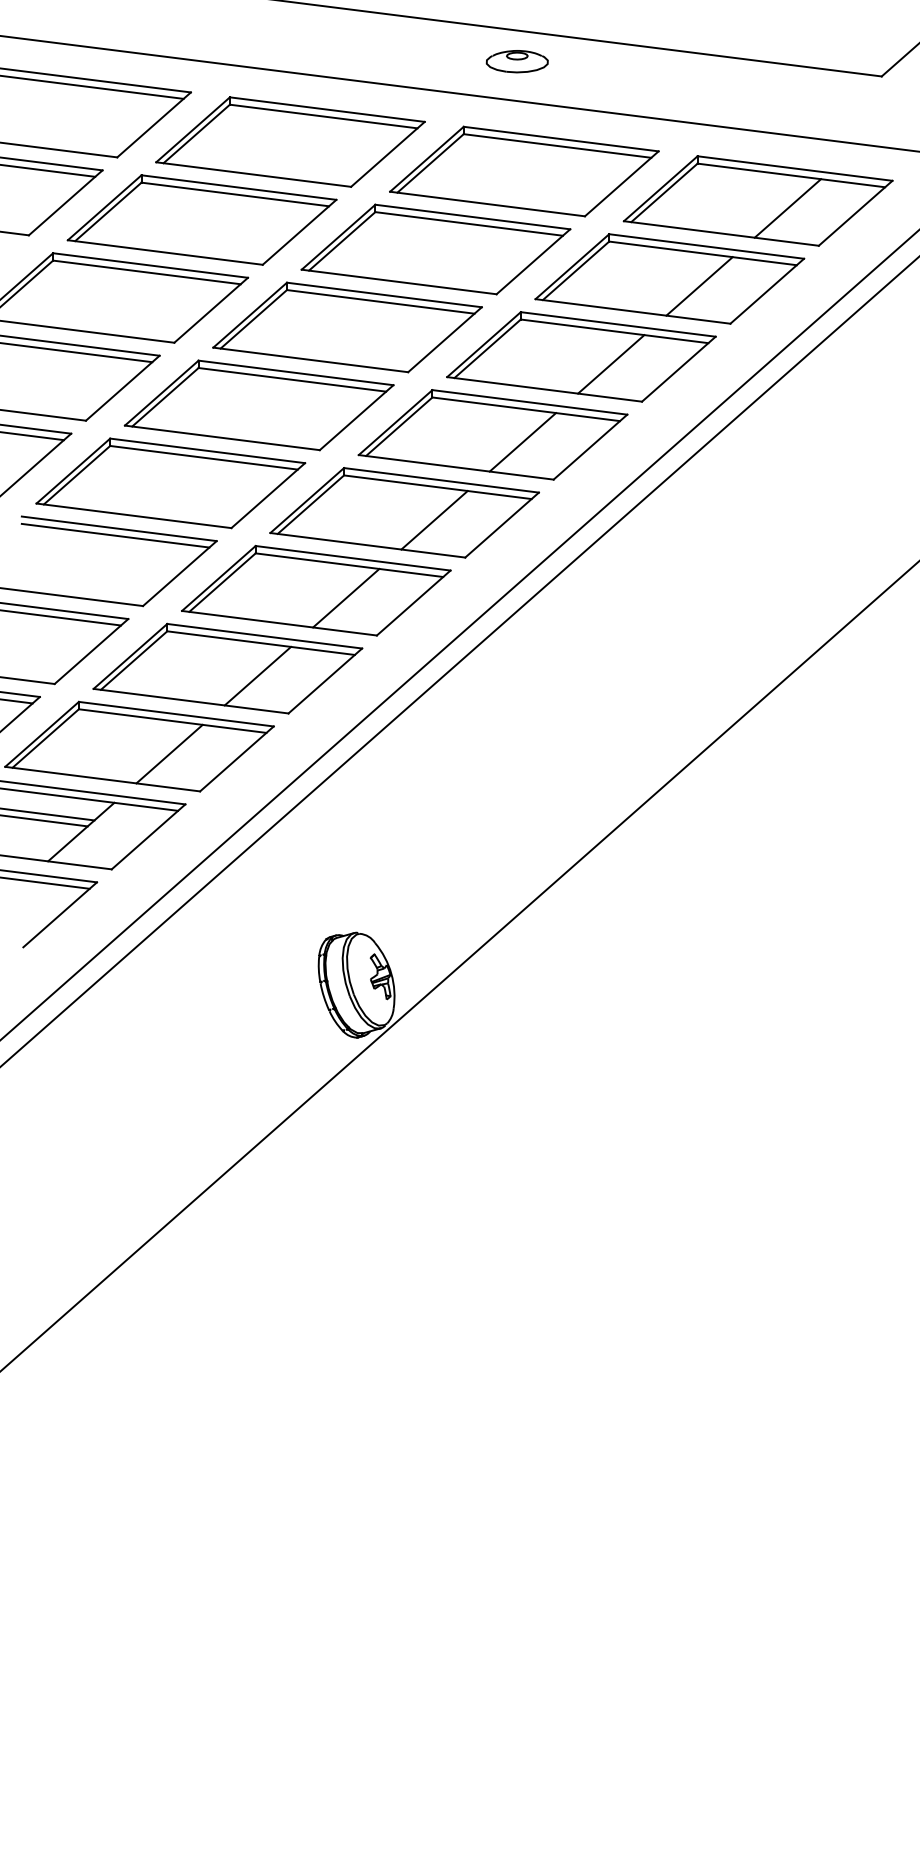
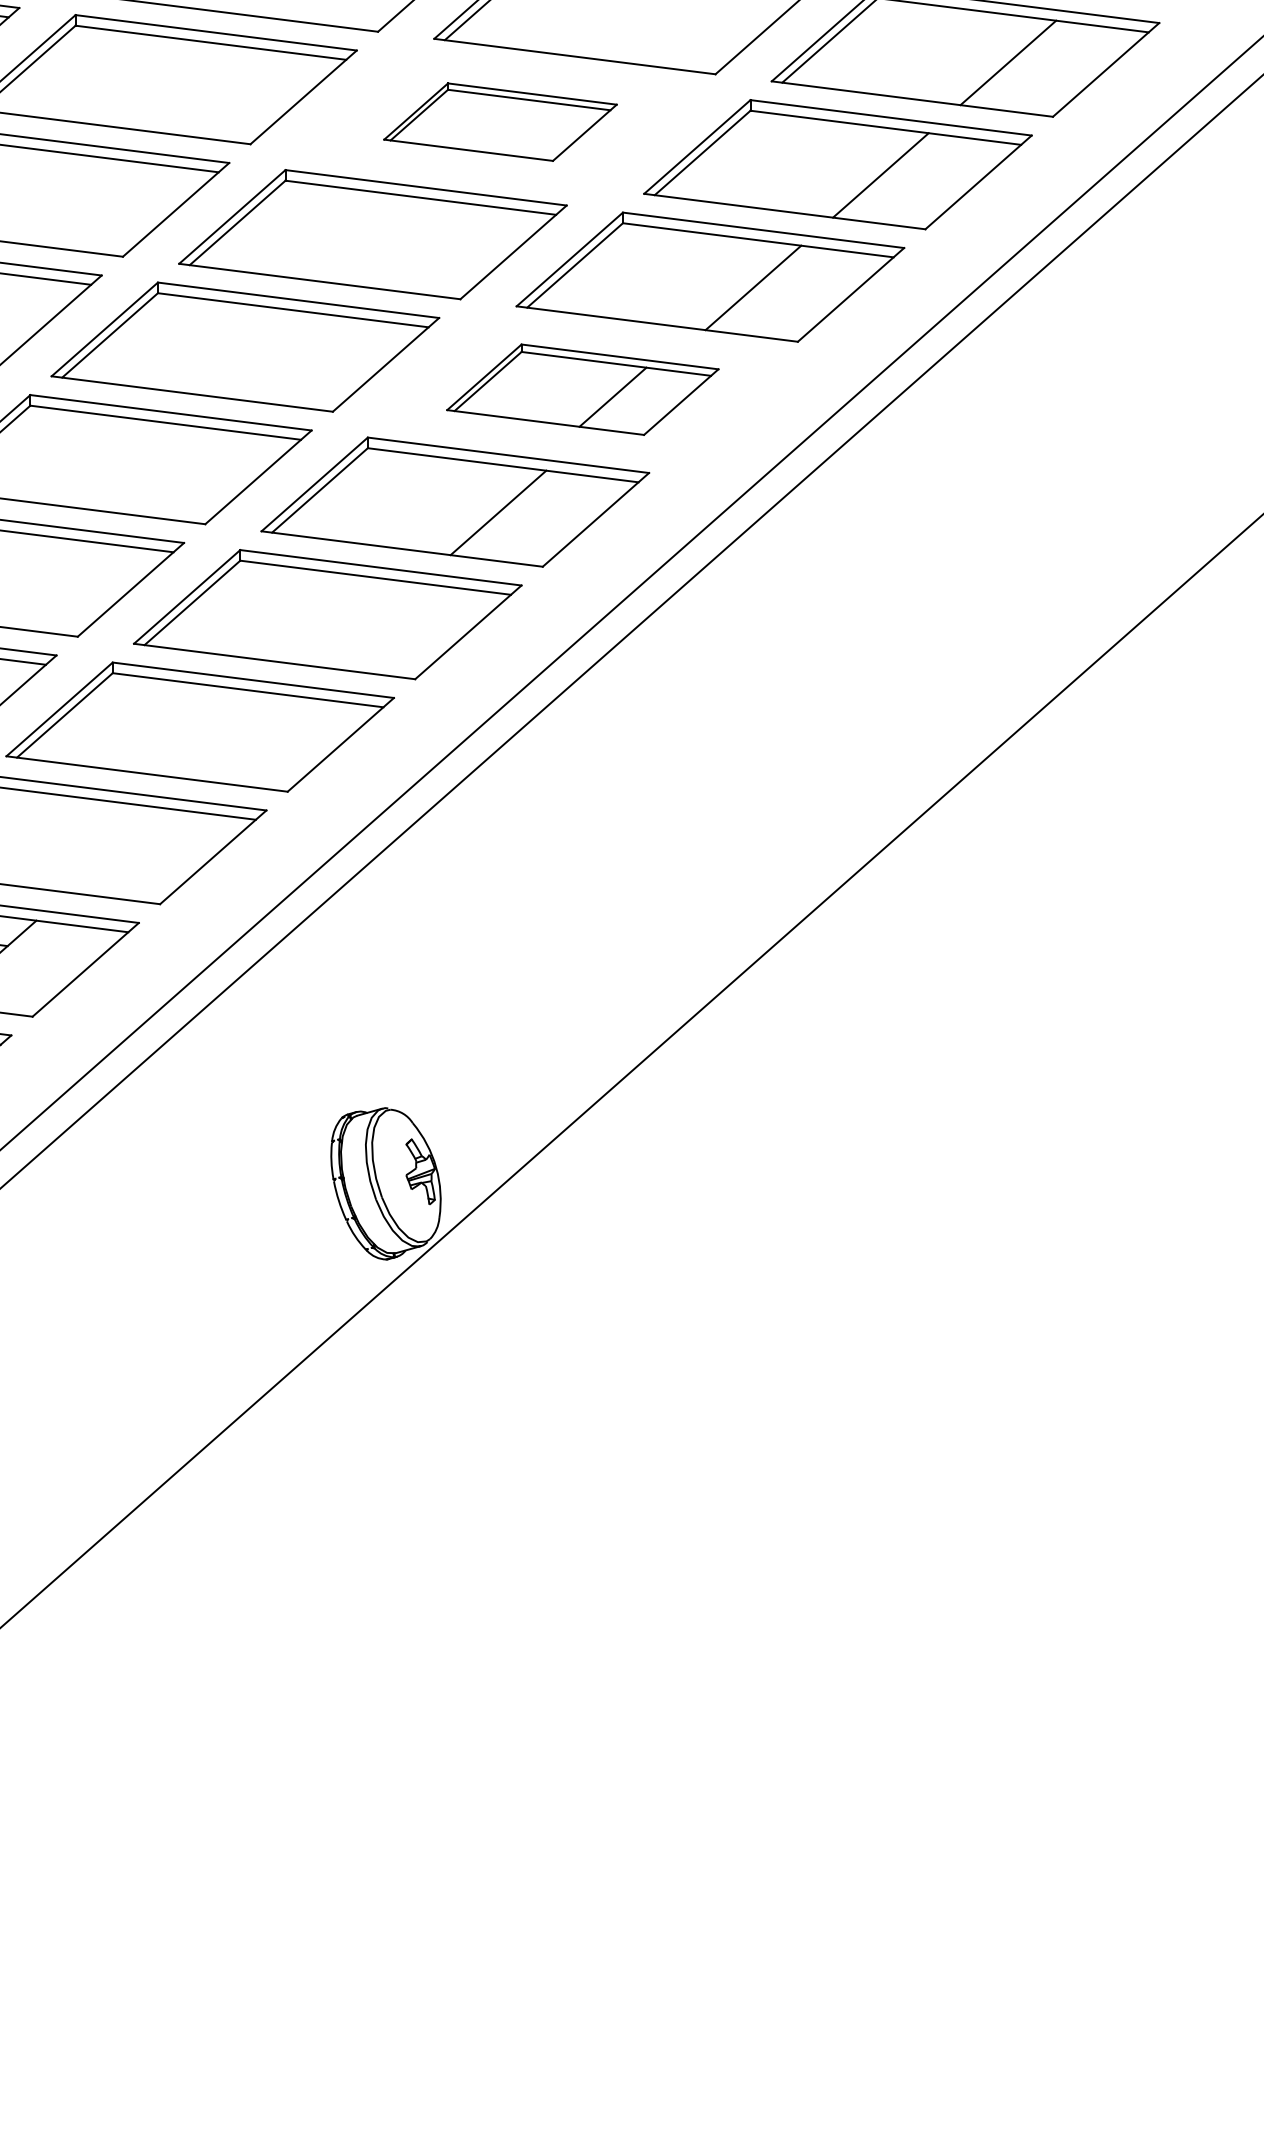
part: (435, 249) -> (499, 122), size x0.6
part: (492, 434) -> (582, 389), size x0.7
line: (346, 597) -> (371, 624), removed
line: (257, 675) -> (242, 736), removed
line: (169, 753) -> (115, 849), removed

